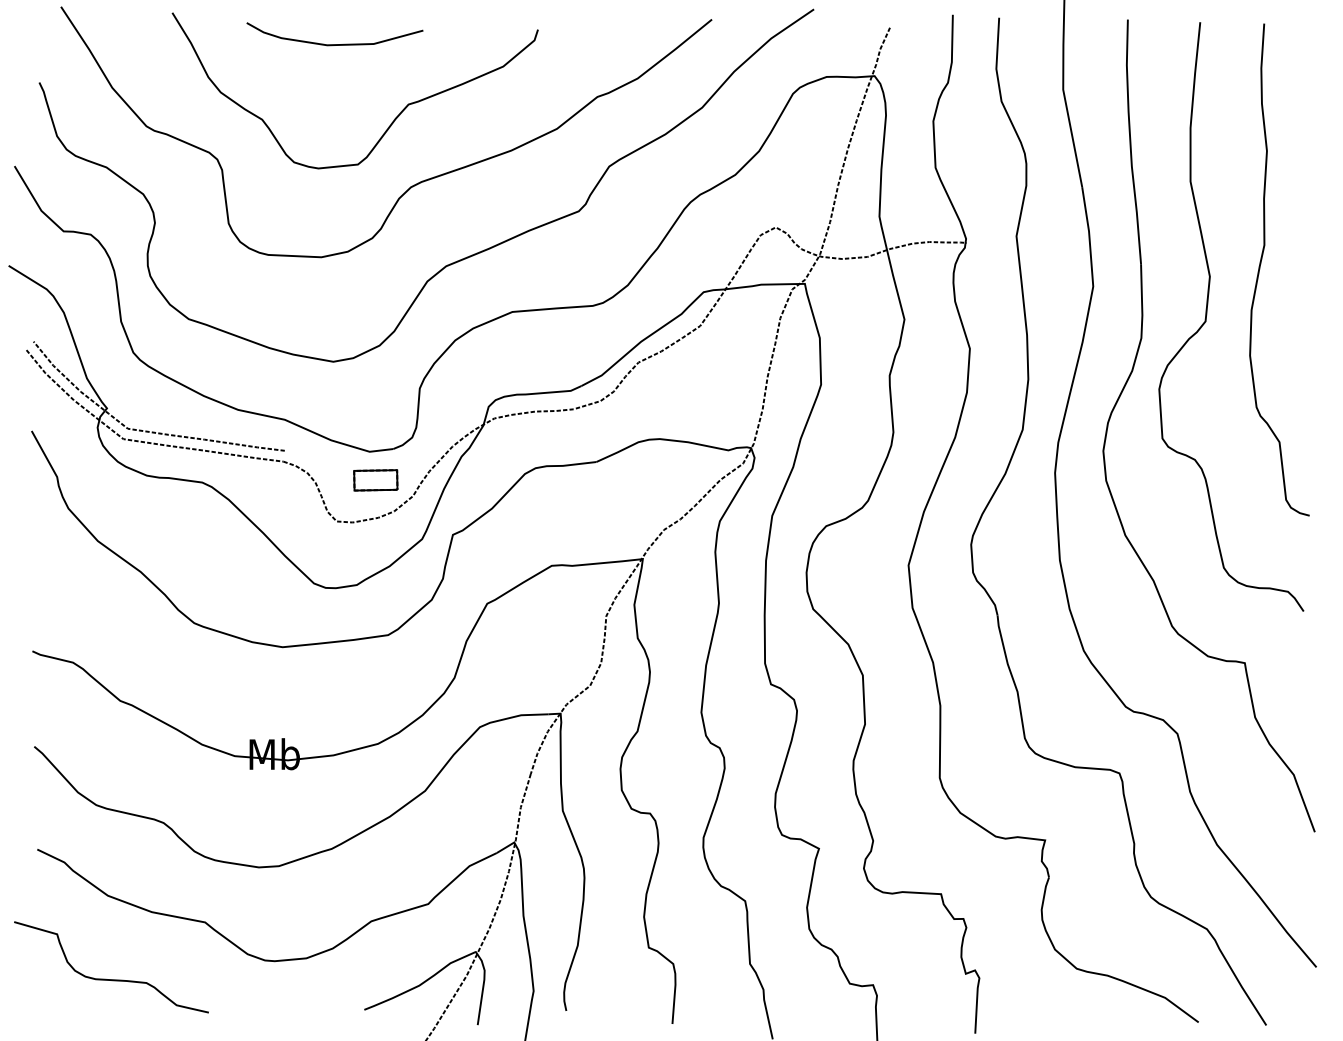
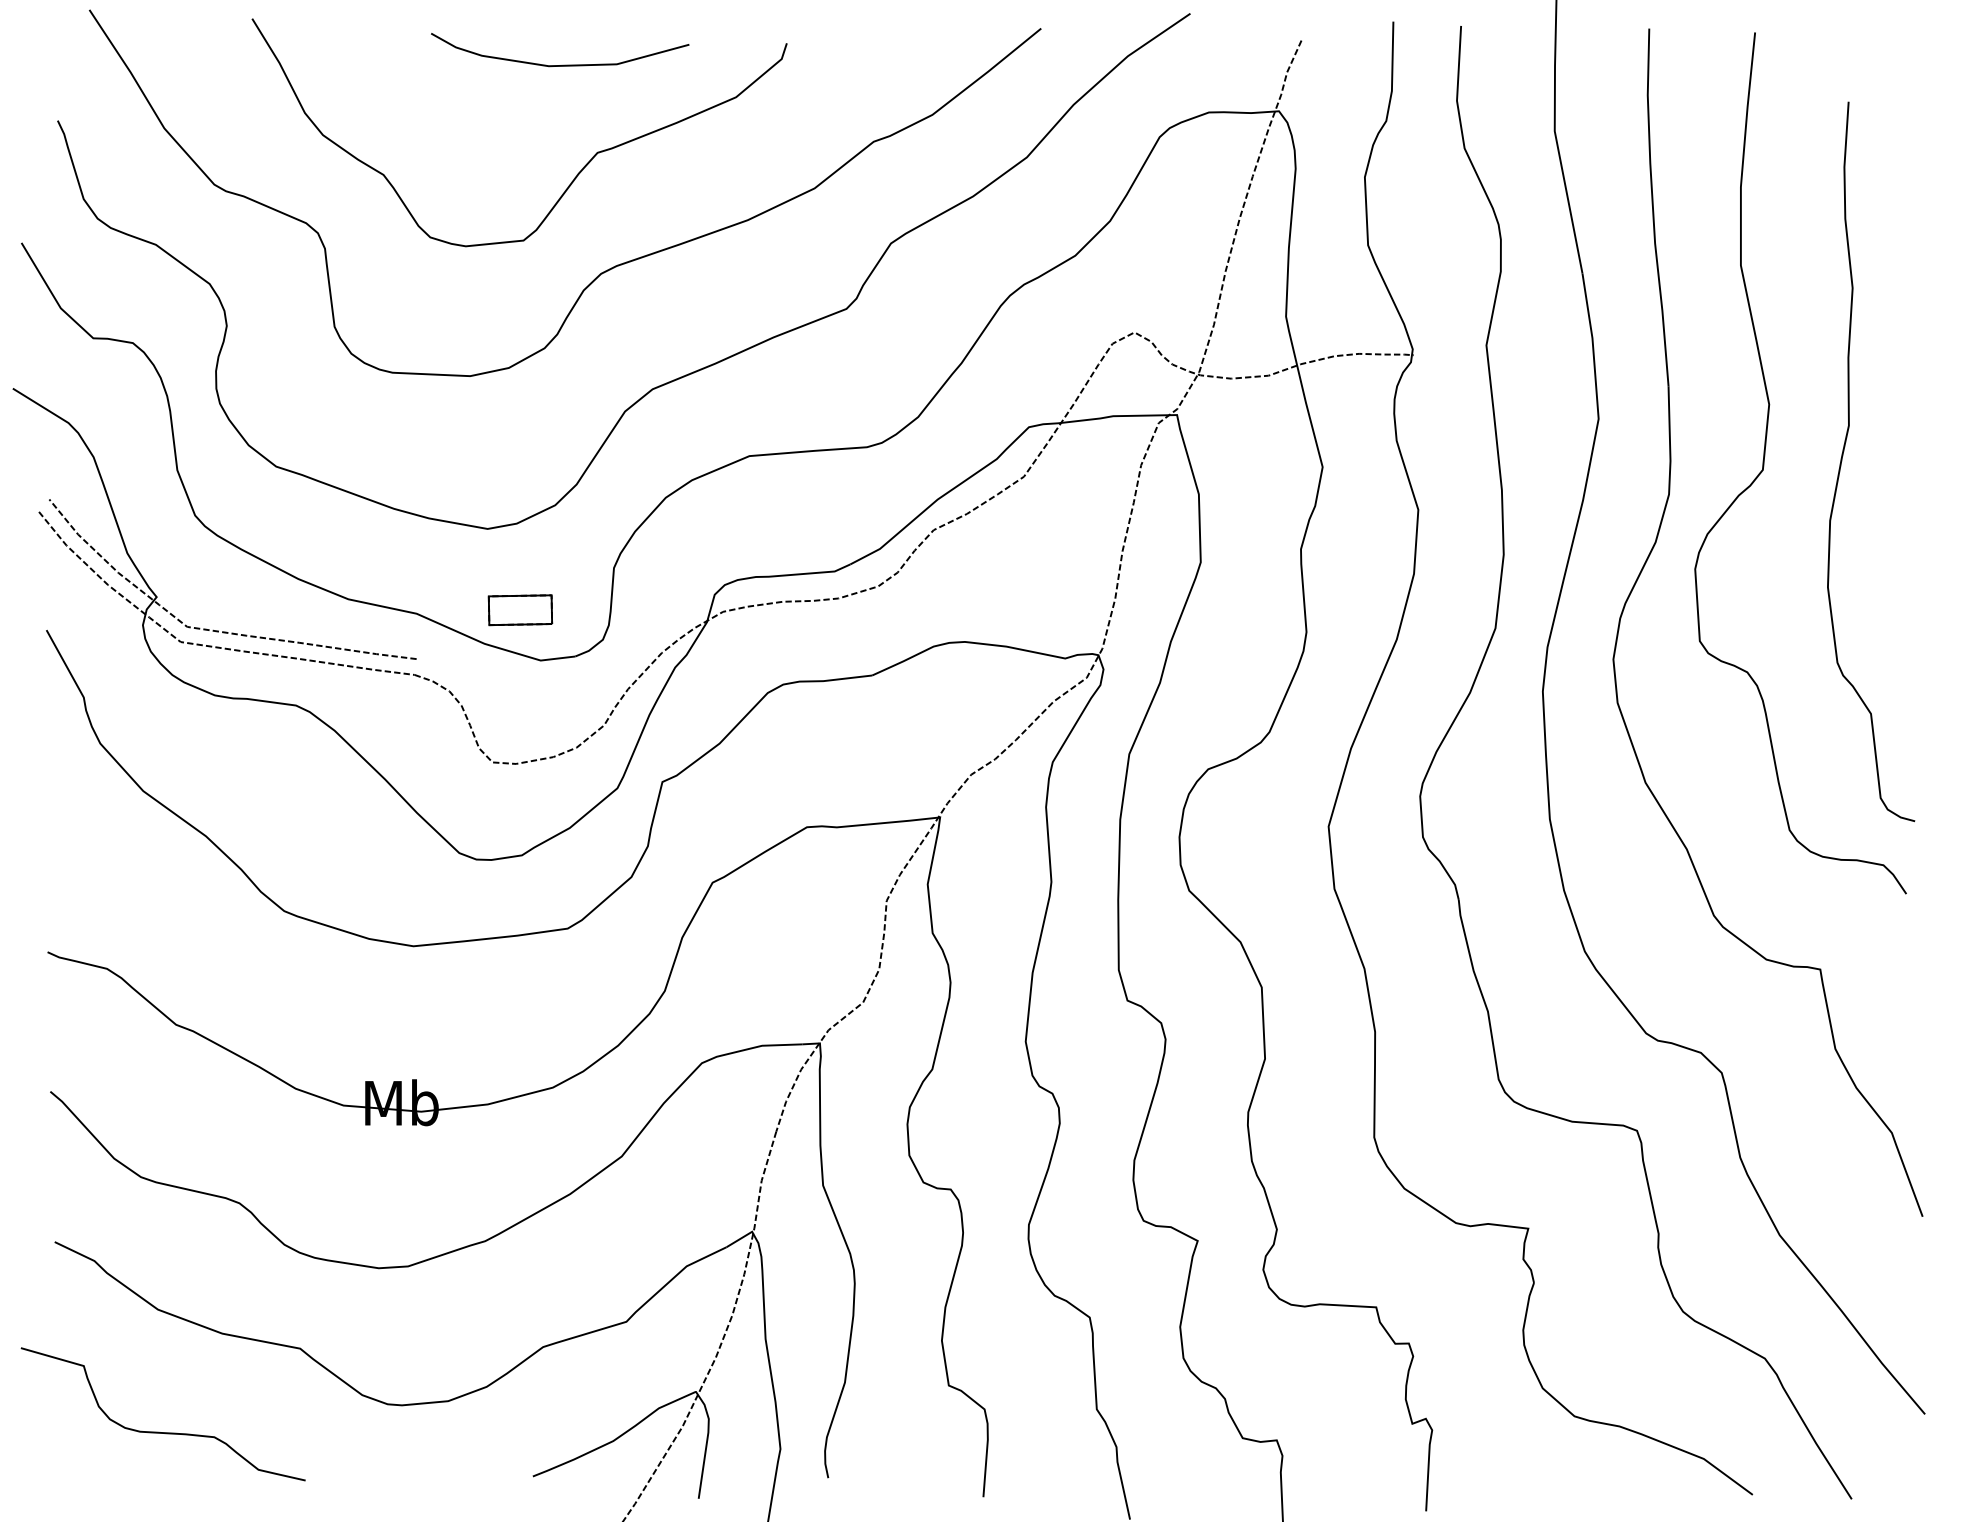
curve: (334, 44) -> (559, 65), moved
curve: (1261, 264) -> (1844, 453), moved
part: (375, 480) -> (519, 610), moved

